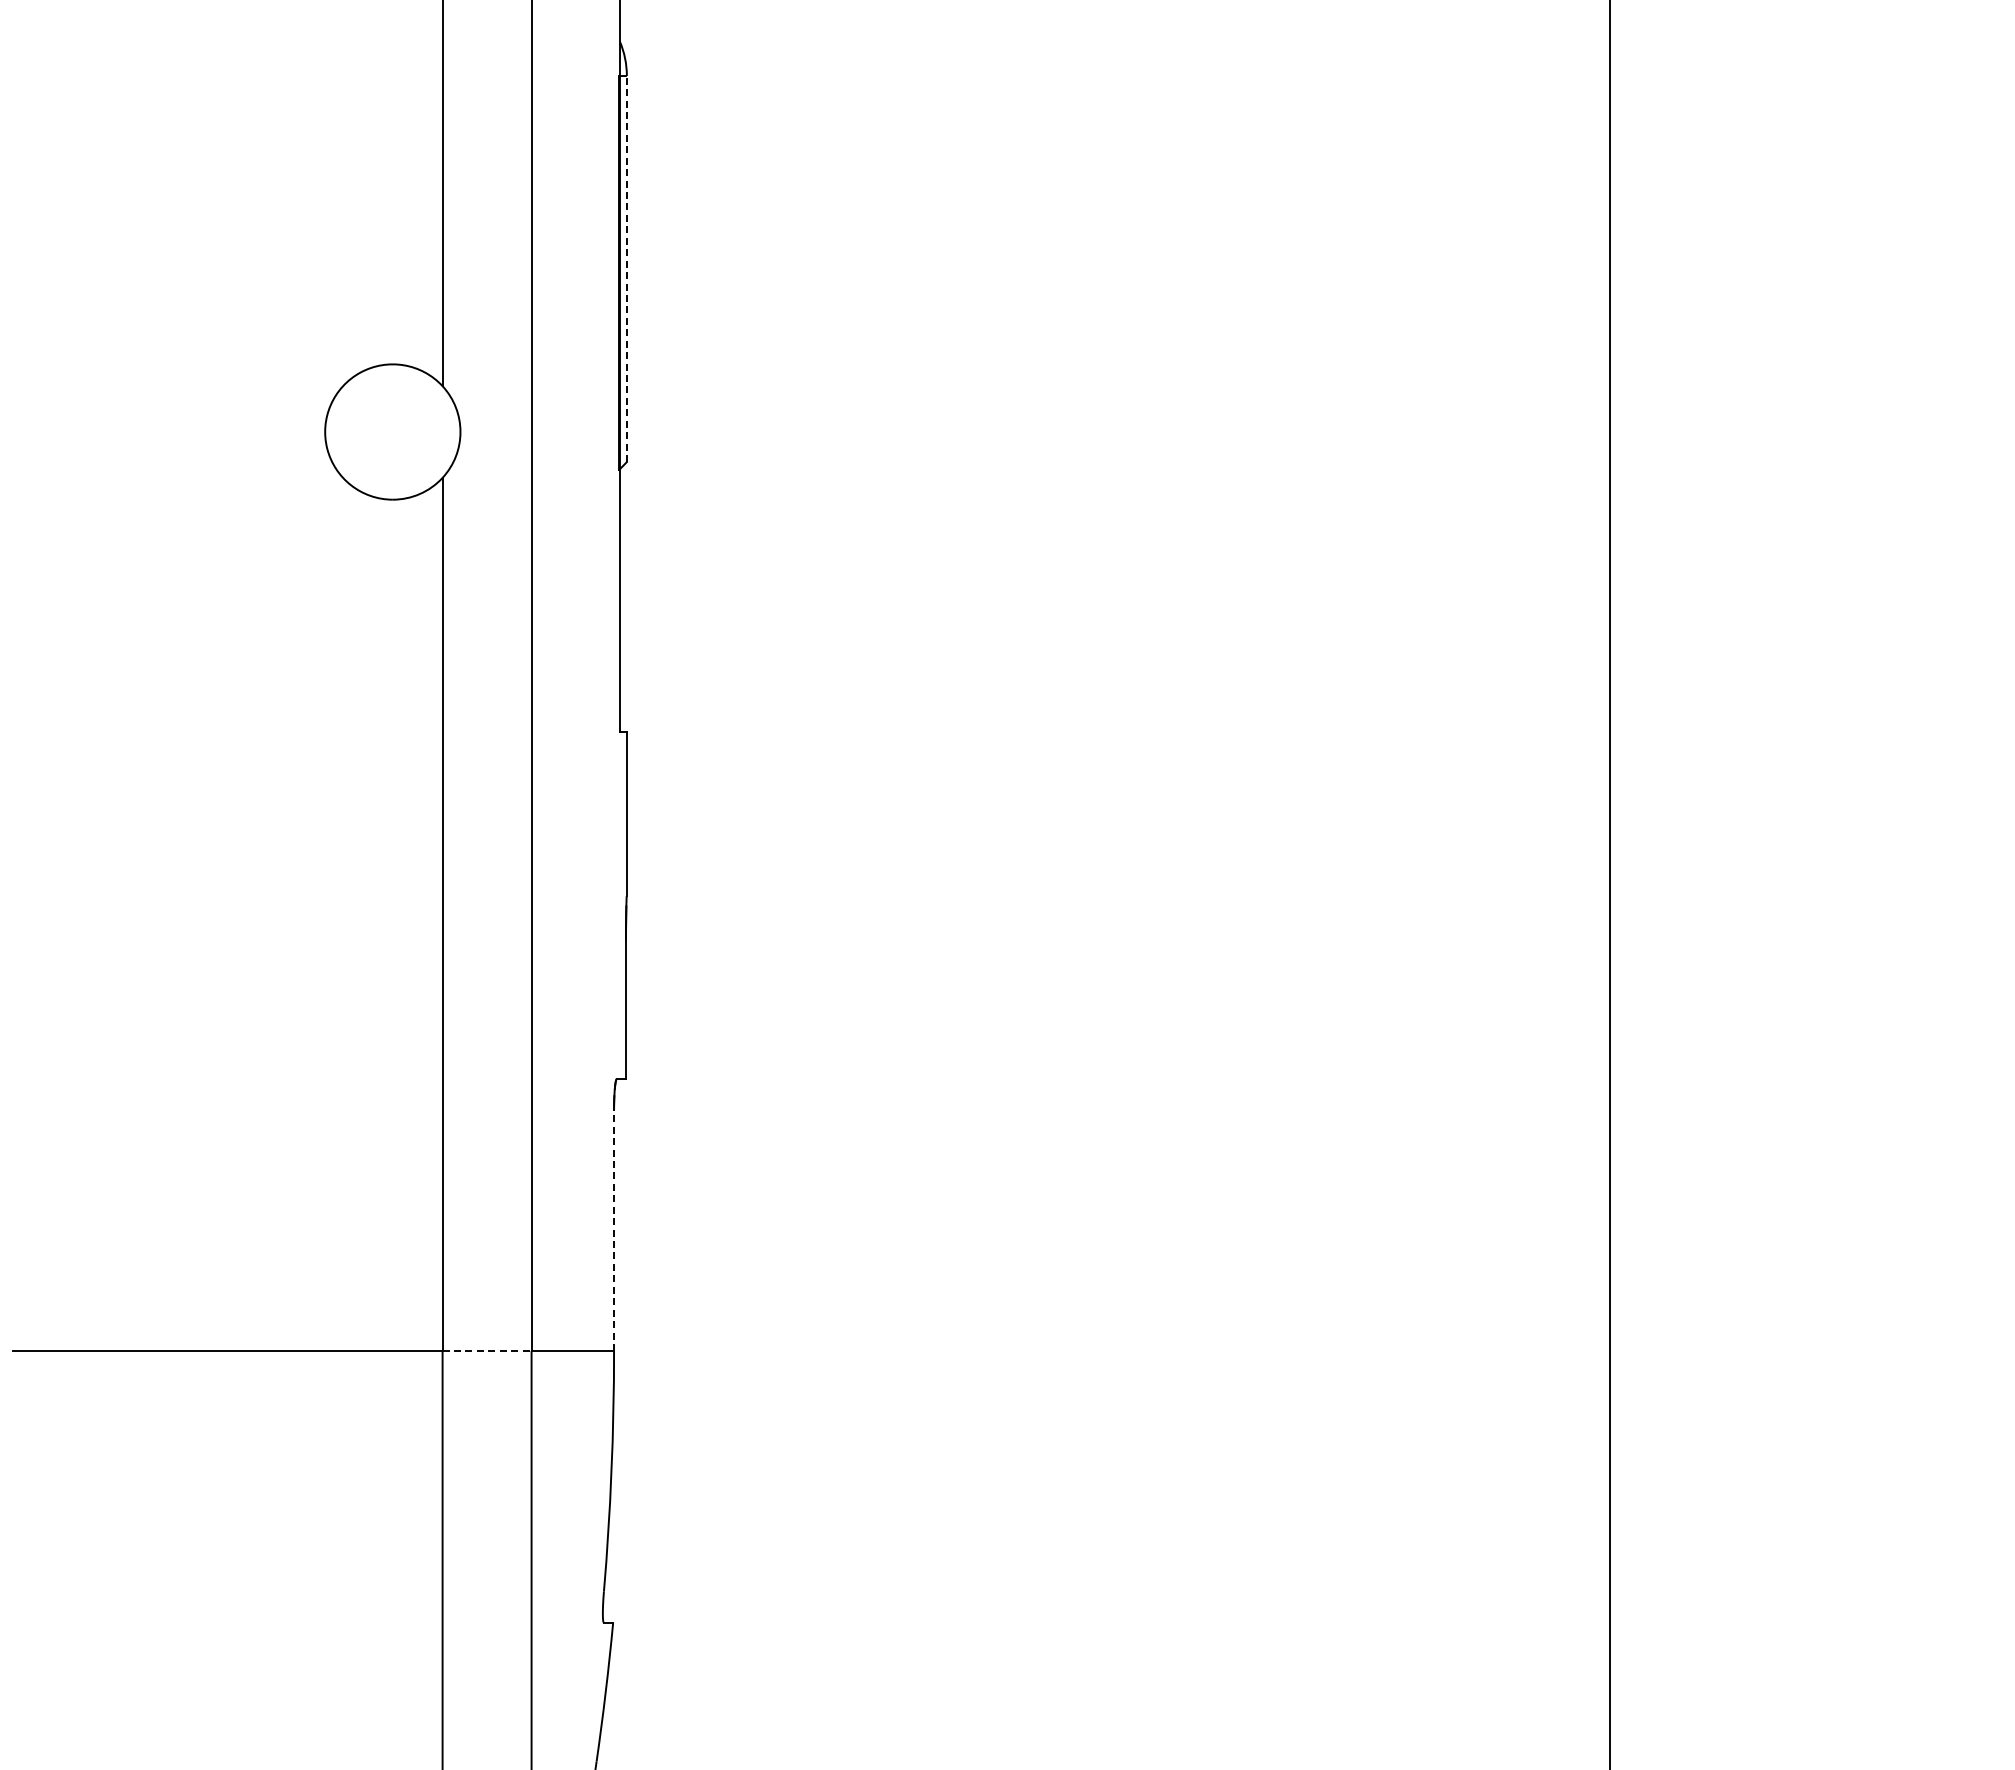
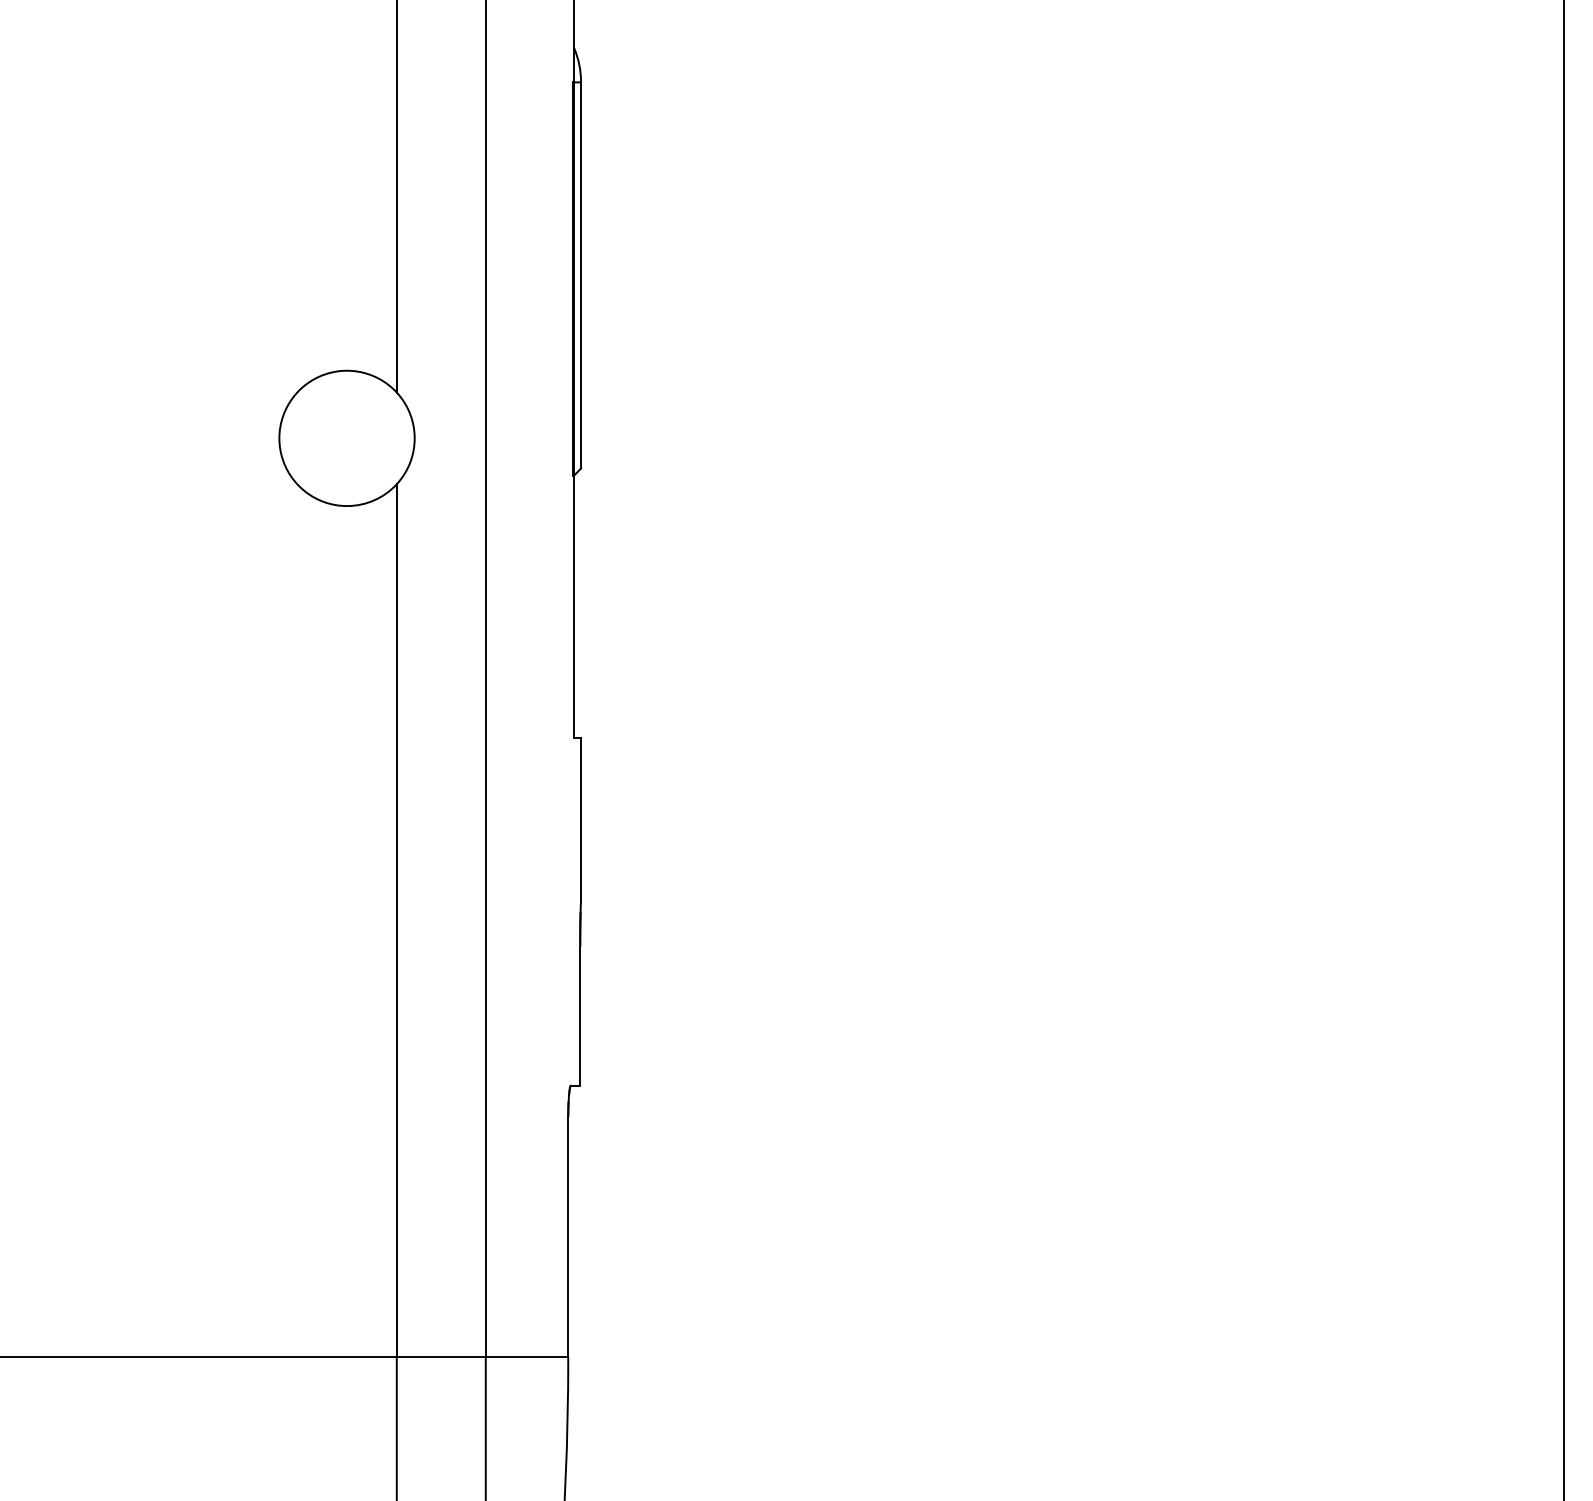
line: (626, 268) -> (580, 274), dashed -> solid
line: (614, 1230) -> (568, 1236), dashed -> solid
line: (487, 1350) -> (441, 1356), dashed -> solid

